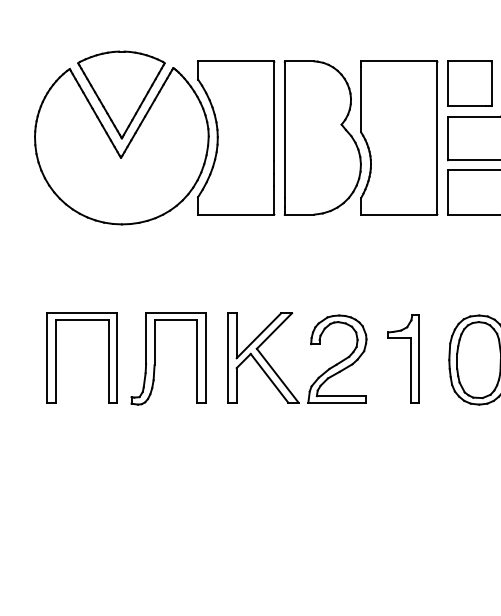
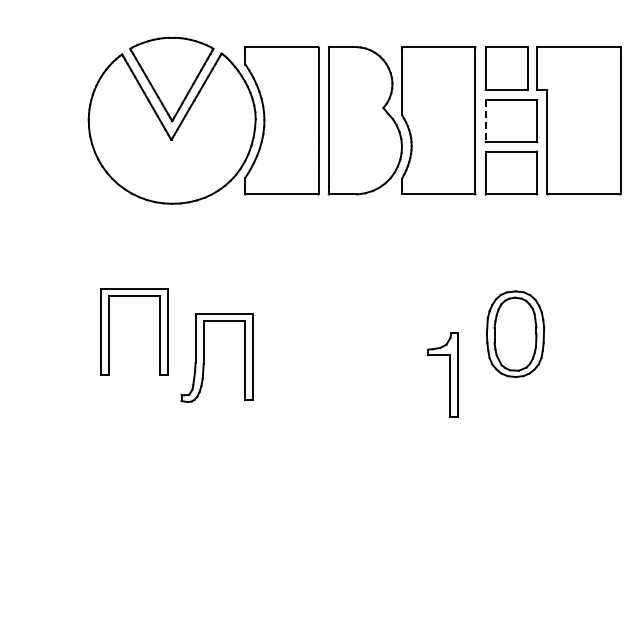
line: (447, 138) -> (485, 121), solid -> dashed
part: (310, 344) -> (353, 319), removed
part: (155, 358) -> (204, 357), moved
part: (410, 358) -> (449, 374), moved

